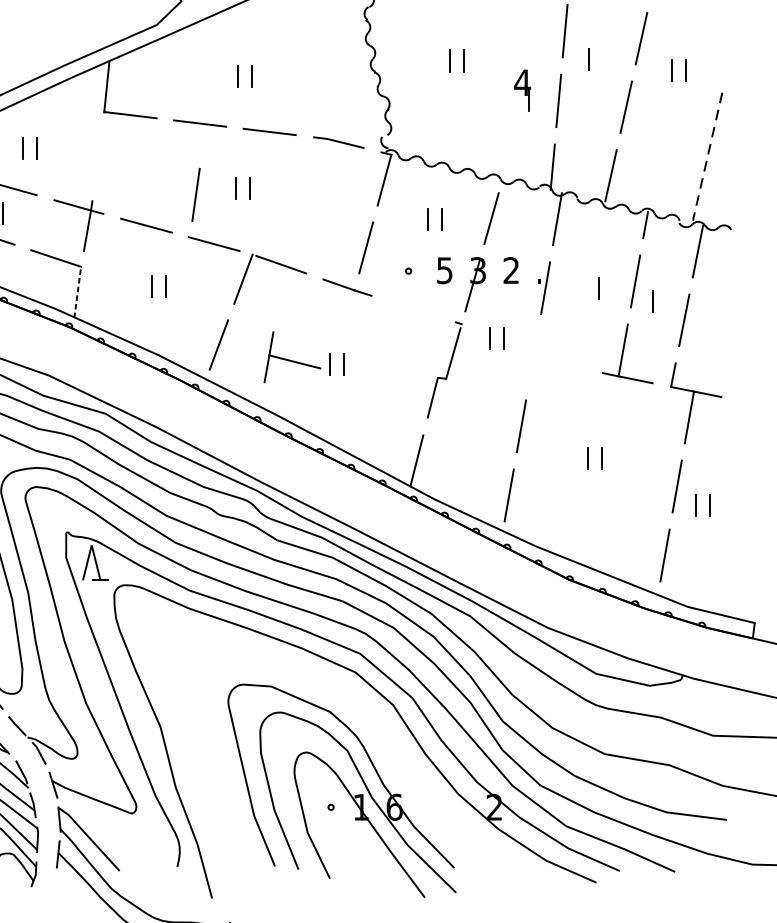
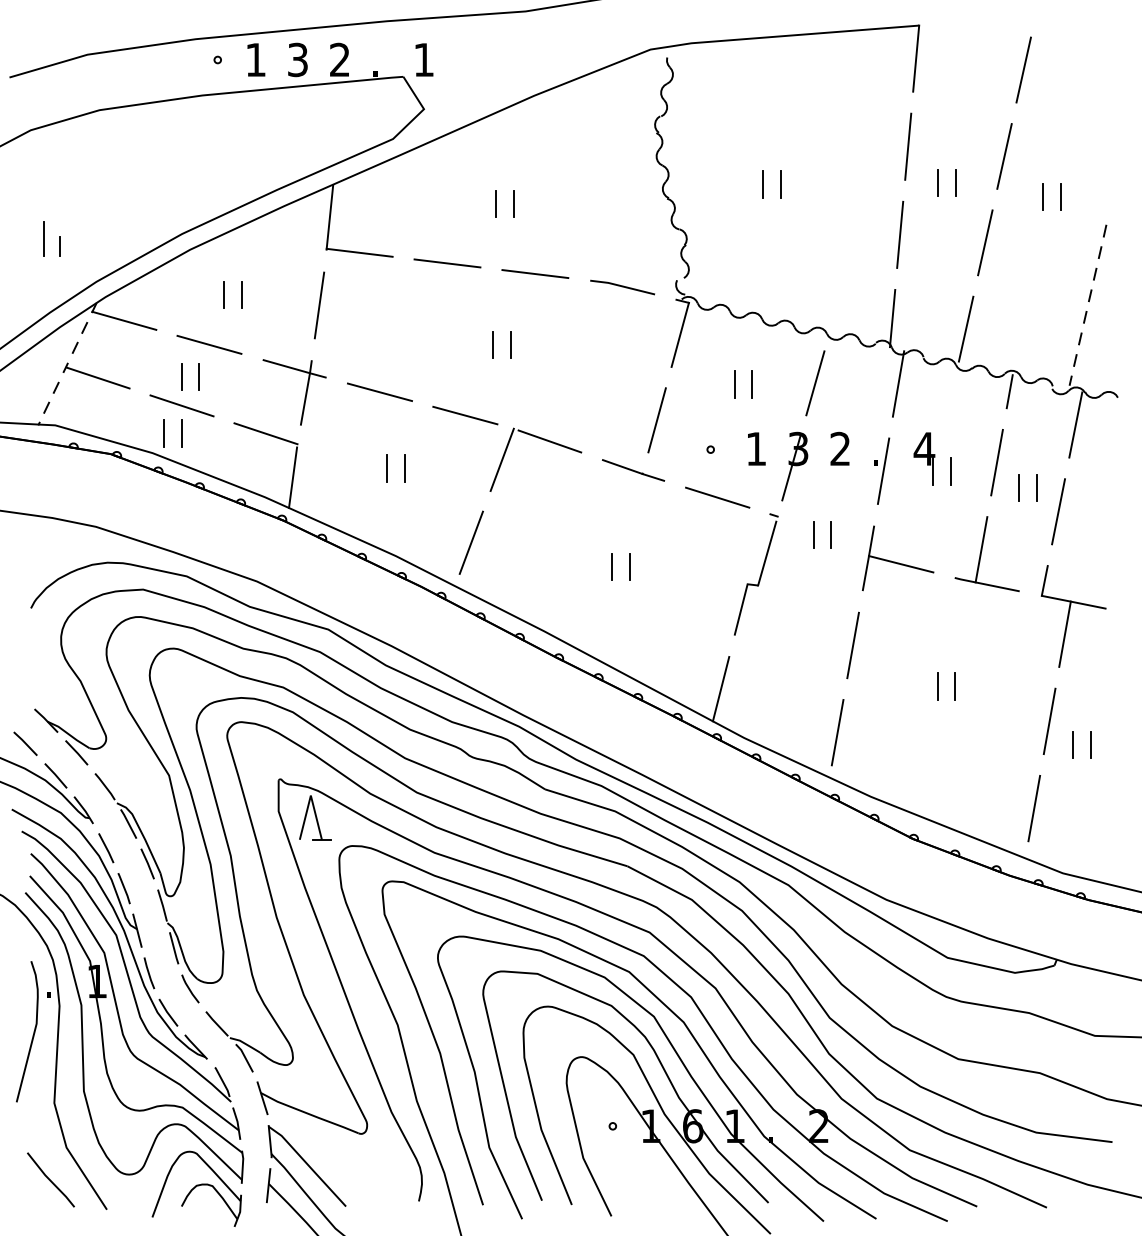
line: (603, 59) -> (956, 182), added
part: (522, 90) -> (924, 458), moved
line: (196, 194) -> (319, 305), moved
text: (444, 271) -> (755, 449), 5 -> 1
line: (77, 293) -> (293, 477), dashed -> solid
line: (667, 301) -> (1037, 487), added
line: (414, 309) -> (717, 497), added
part: (292, 357) -> (898, 558), moved
part: (368, 730) -> (660, 1029), added

